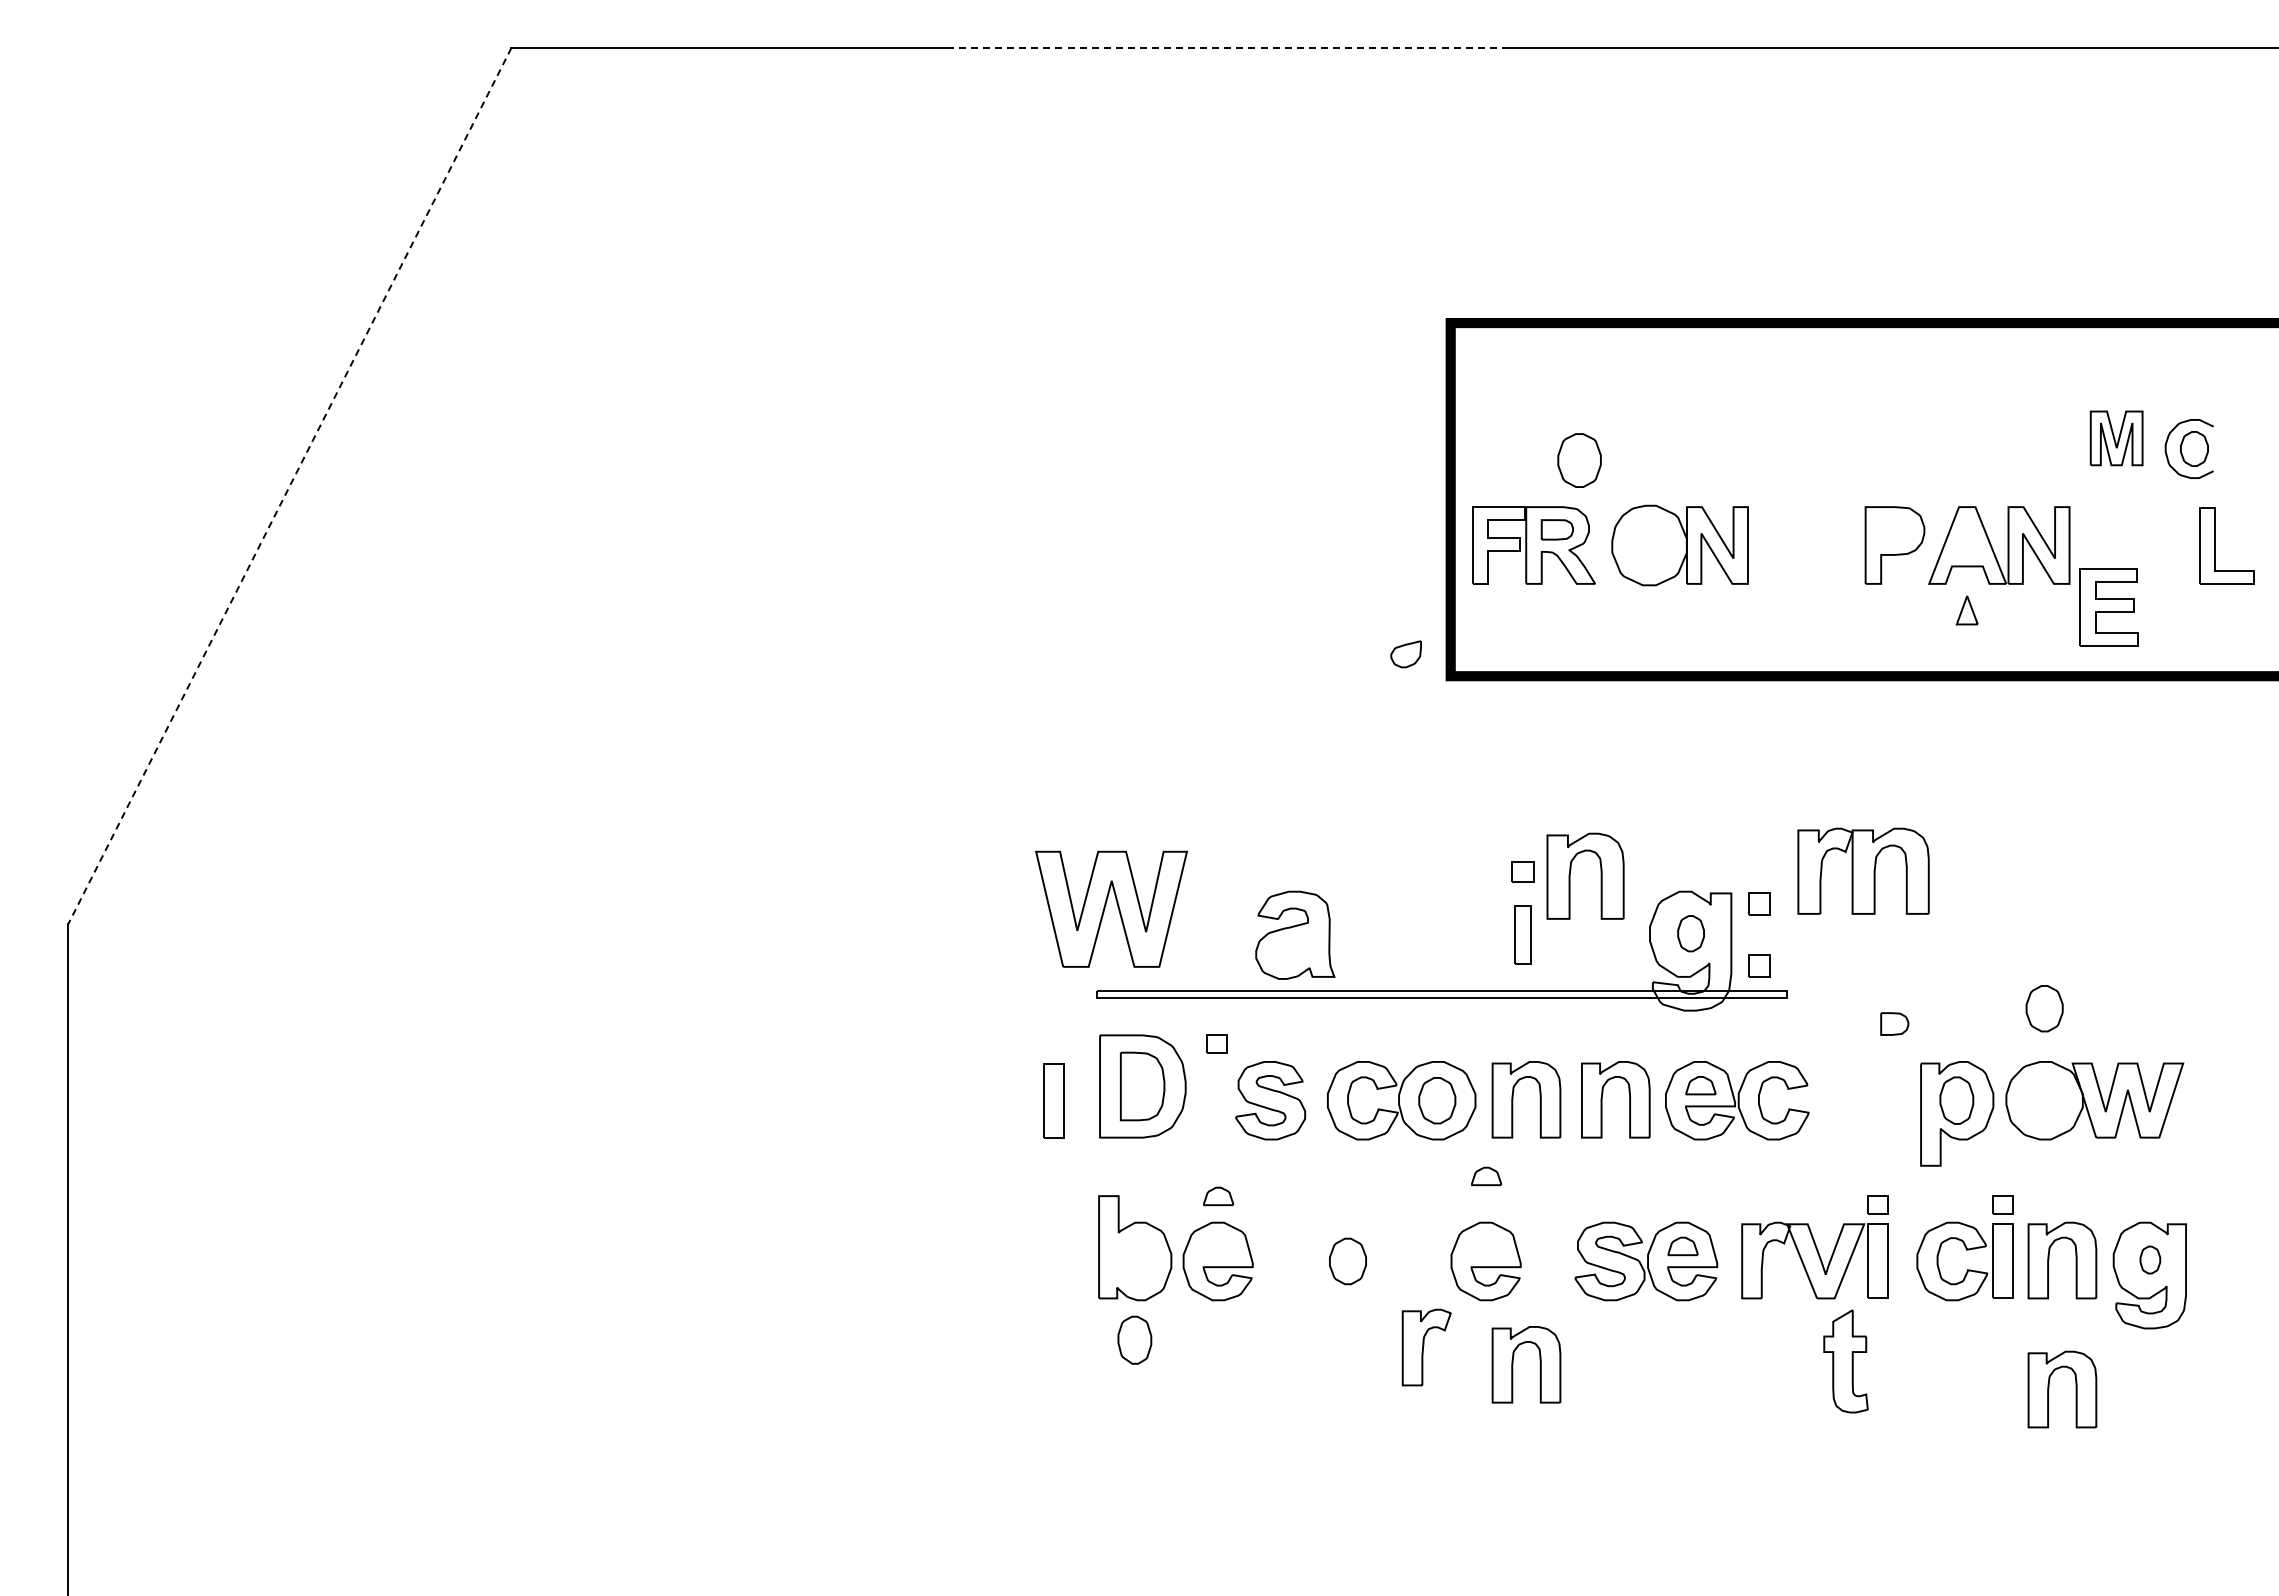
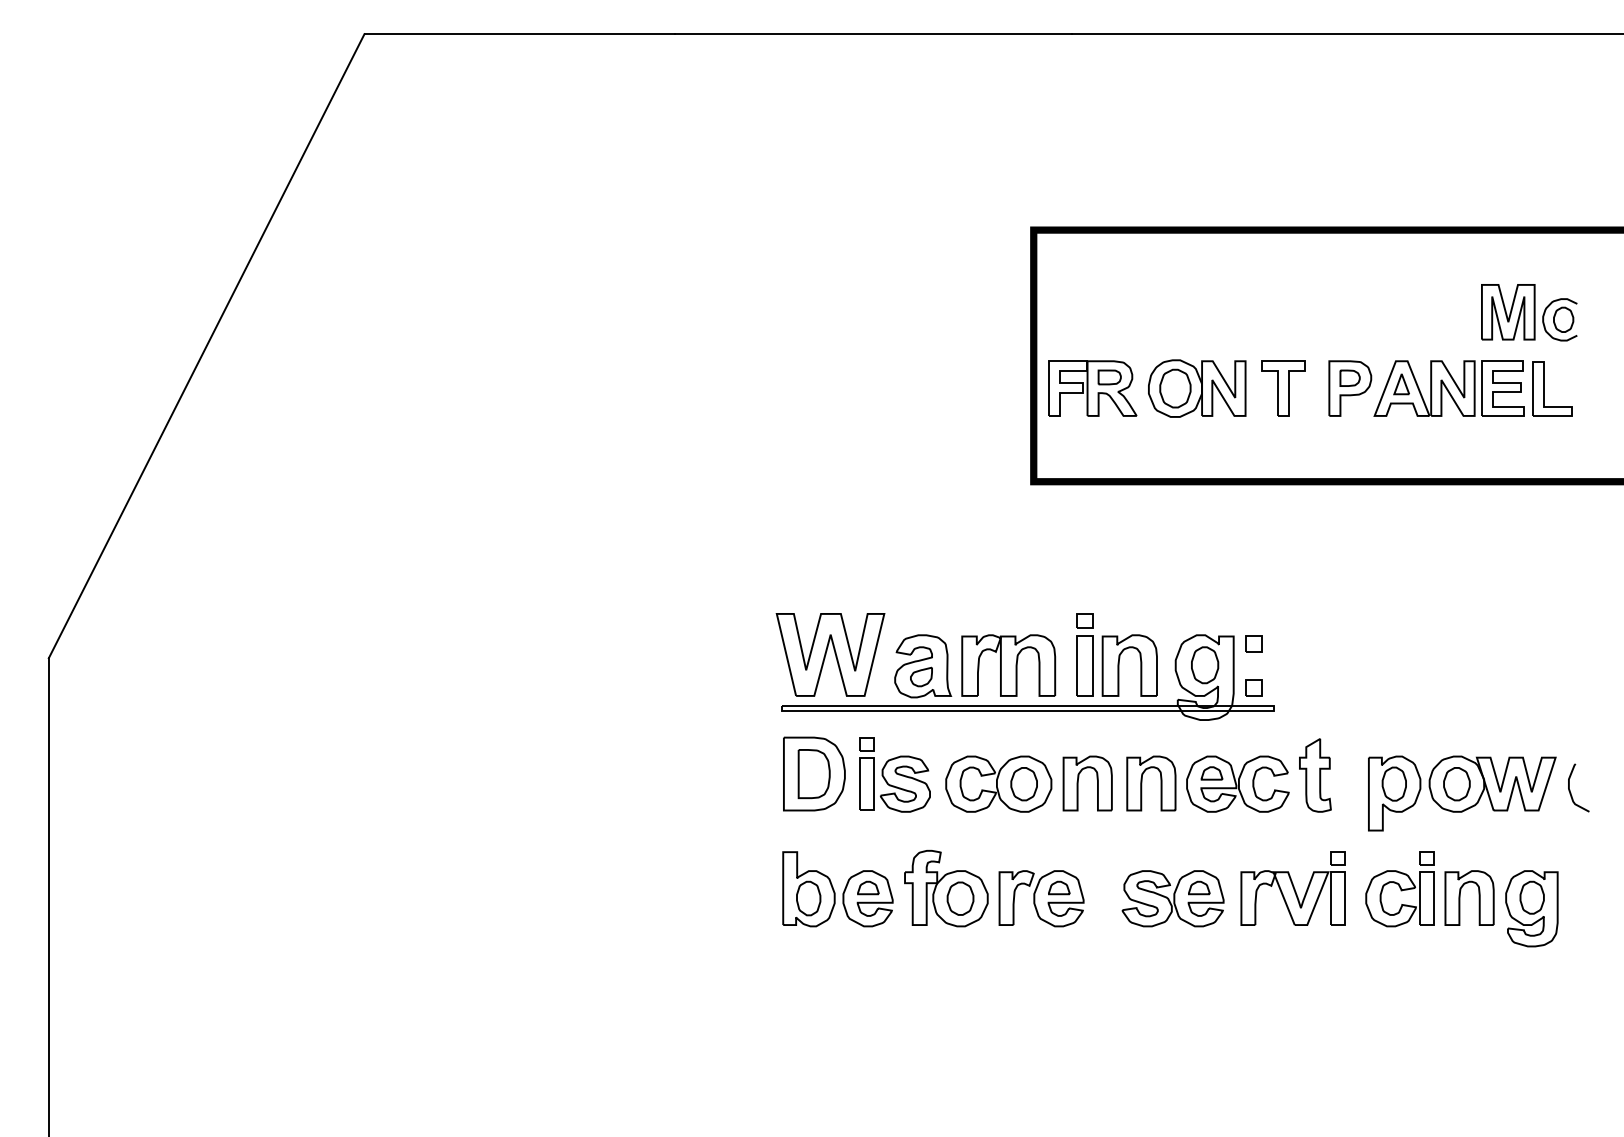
line: (1225, 48) -> (873, 34), dashed -> solid
part: (2116, 438) -> (1508, 312), size x1.43
part: (1579, 460) -> (1175, 388), moved
line: (289, 486) -> (206, 346), dashed -> solid
part: (1801, 545) -> (1283, 388), added
part: (2215, 545) -> (1544, 388), moved
part: (2108, 607) -> (1502, 388), moved
part: (1966, 610) -> (1401, 384), moved
part: (1405, 654) -> (921, 677), moved
part: (1571, 870) -> (1119, 661), moved
part: (1863, 870) -> (1008, 665), moved
part: (1111, 908) -> (830, 654), moved
part: (1690, 933) -> (1204, 665), size x1.43
part: (1522, 934) -> (1084, 665), size x1.43
part: (2044, 1008) -> (1456, 784), moved
part: (1894, 1023) -> (1349, 377), moved
part: (1053, 1100) -> (866, 784), moved
curve: (2203, 1108) -> (1570, 789), added
part: (1486, 1176) -> (1059, 888), moved
part: (1218, 1196) -> (868, 888), moved
part: (1328, 1247) -> (946, 888), added
part: (2150, 1259) -> (1532, 897), size x1.67
part: (1134, 1339) -> (808, 898), moved
part: (1426, 1347) -> (1016, 898), moved
part: (1845, 1361) -> (1315, 775), moved
part: (1513, 1364) -> (1078, 972), removed
part: (2049, 1389) -> (1460, 989), removed

